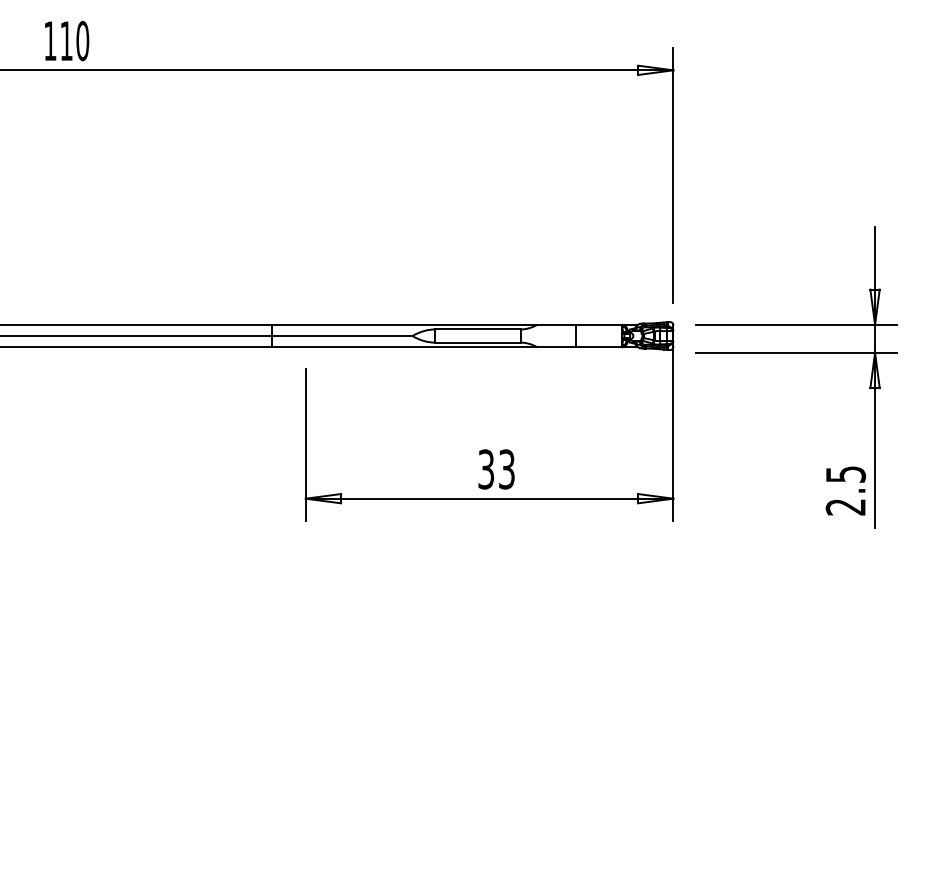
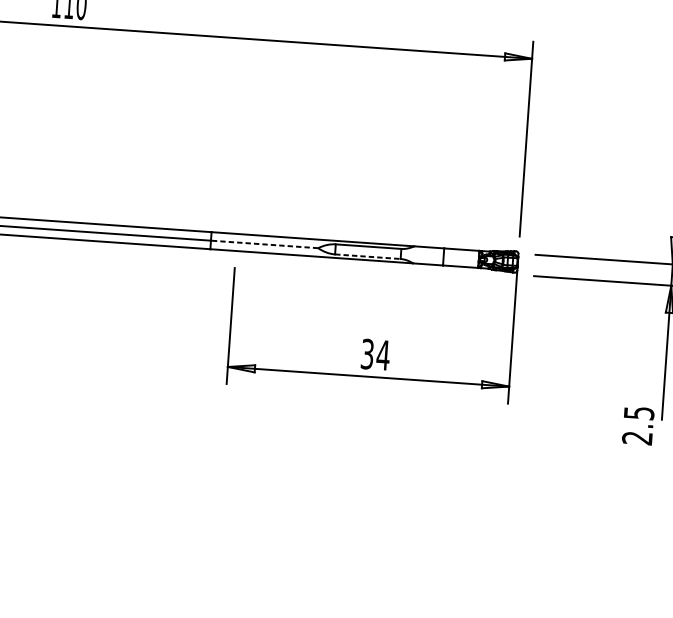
line: (341, 336) -> (263, 244), solid -> dashed
line: (477, 342) -> (367, 256), solid -> dashed
text: (506, 469) -> (383, 355), 33 -> 34
text: (845, 490) -> (638, 425), moved

